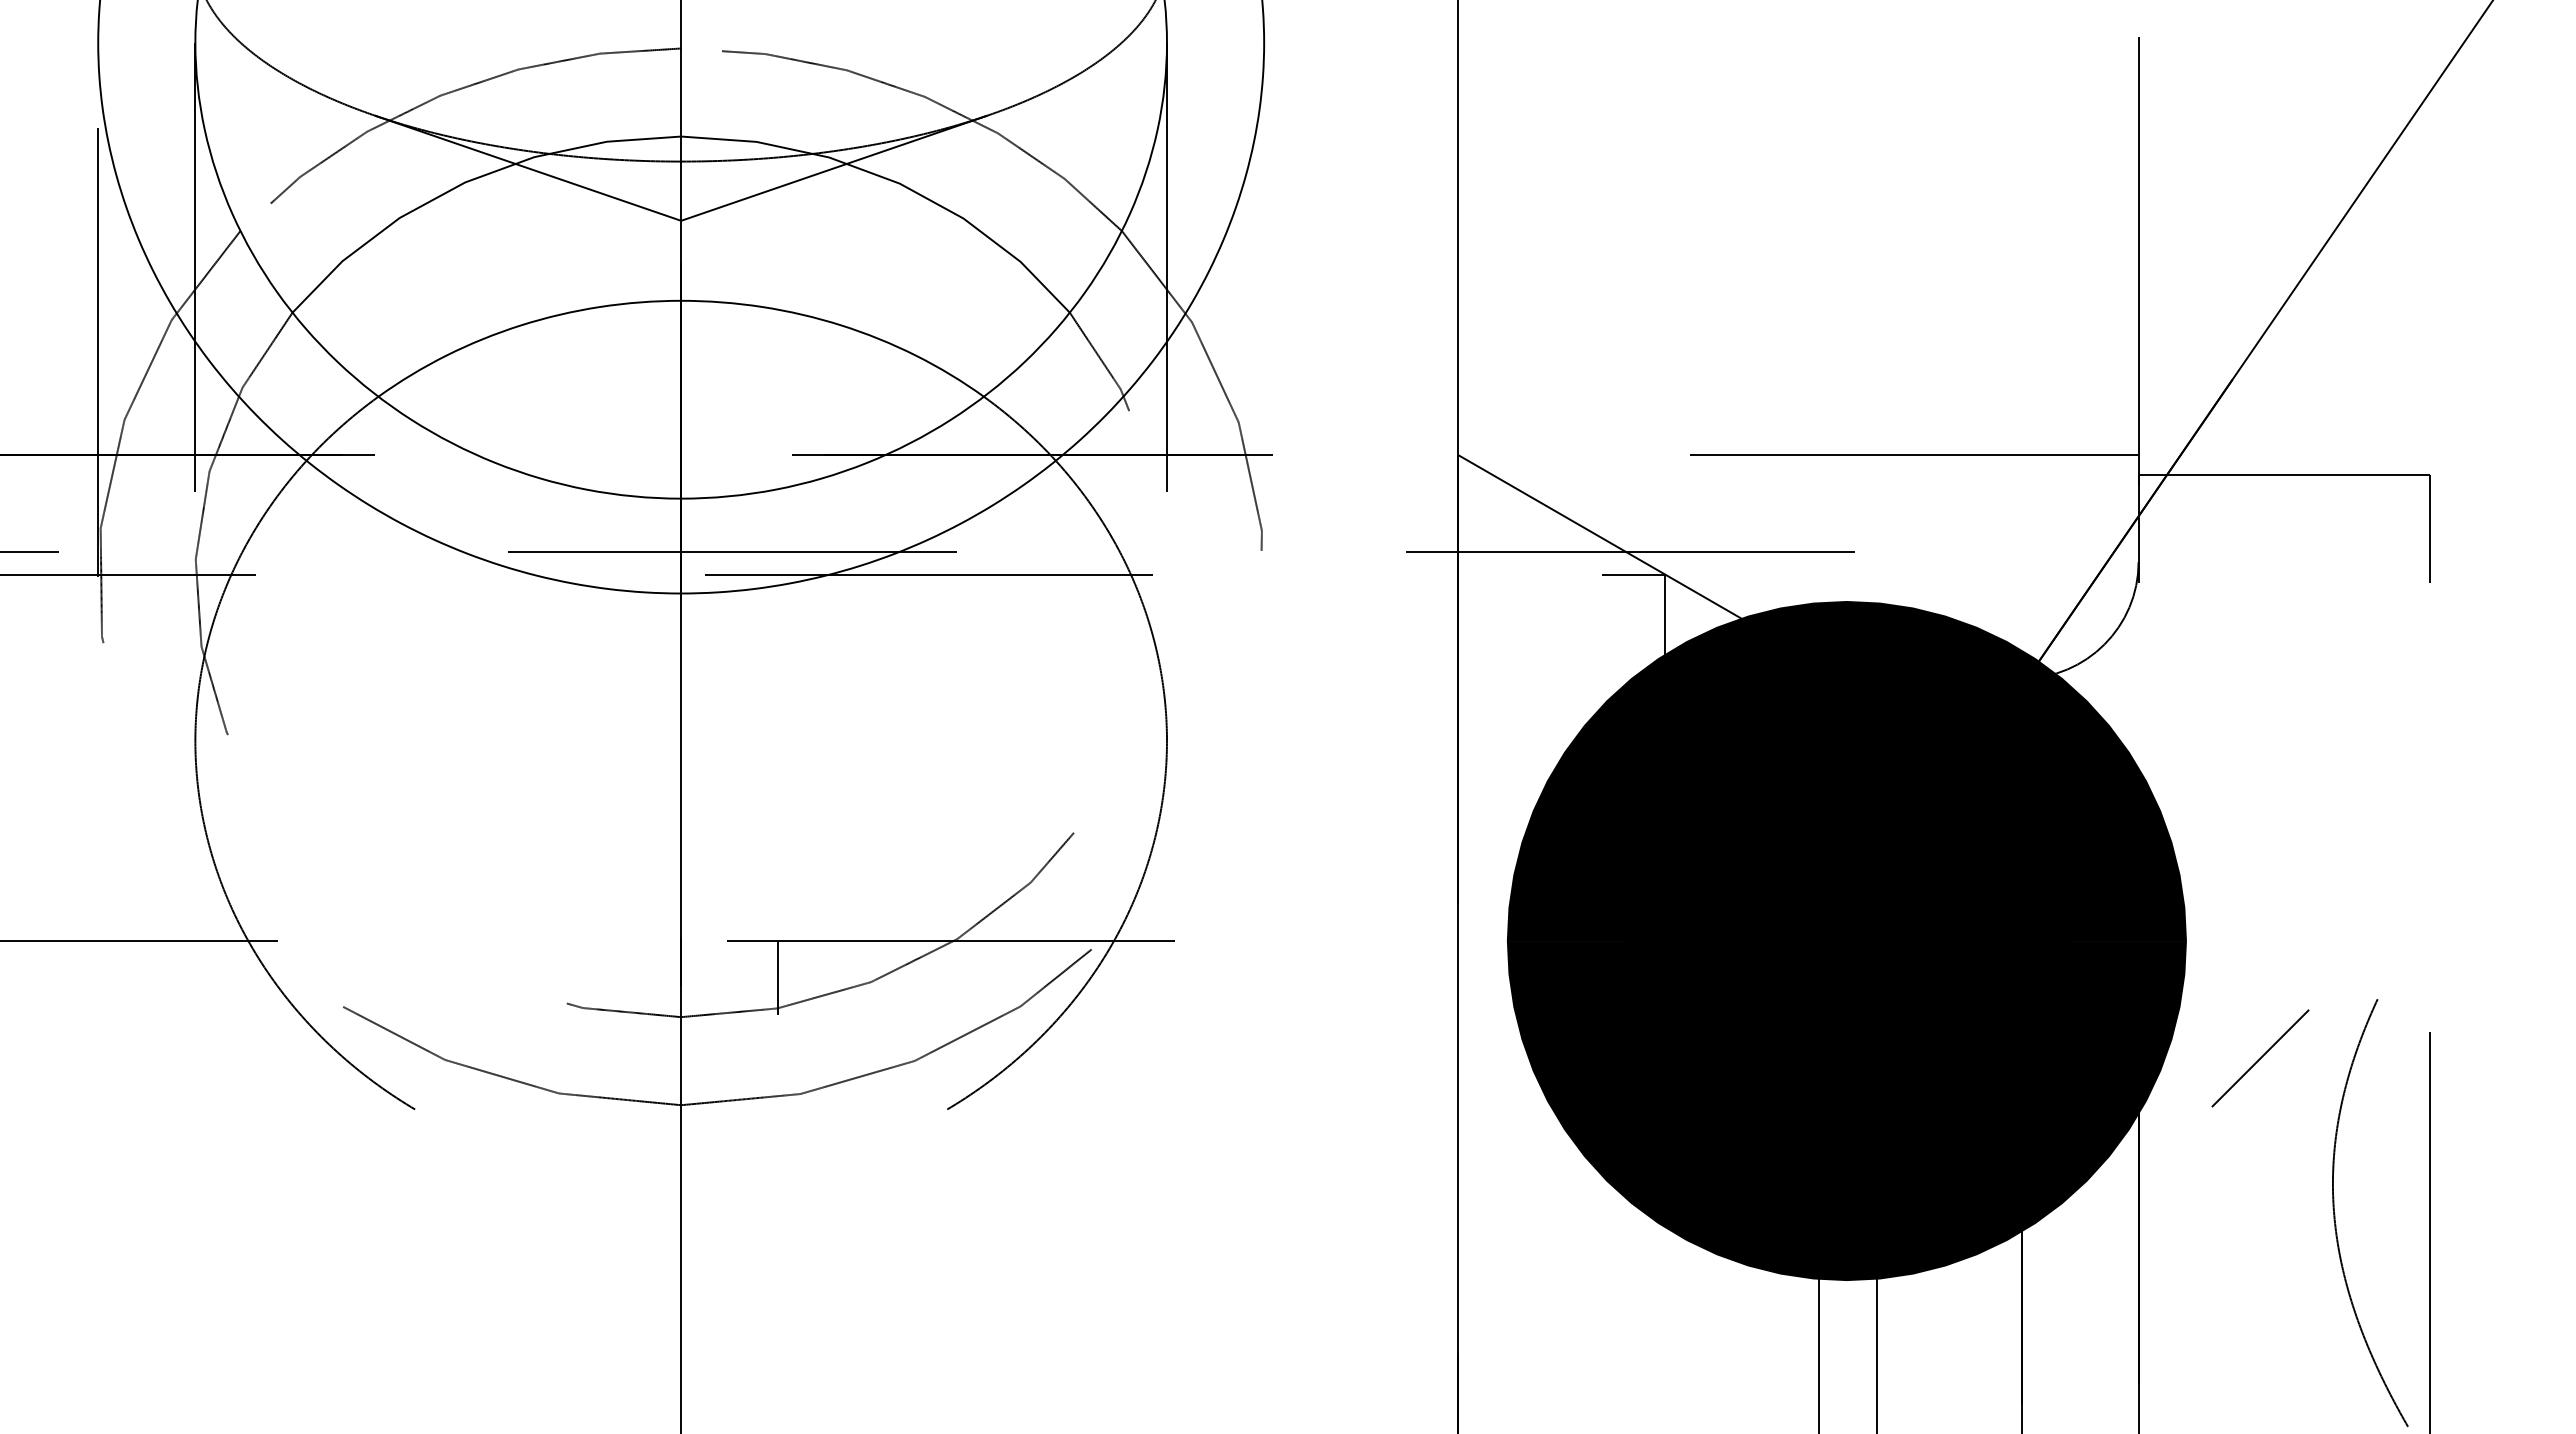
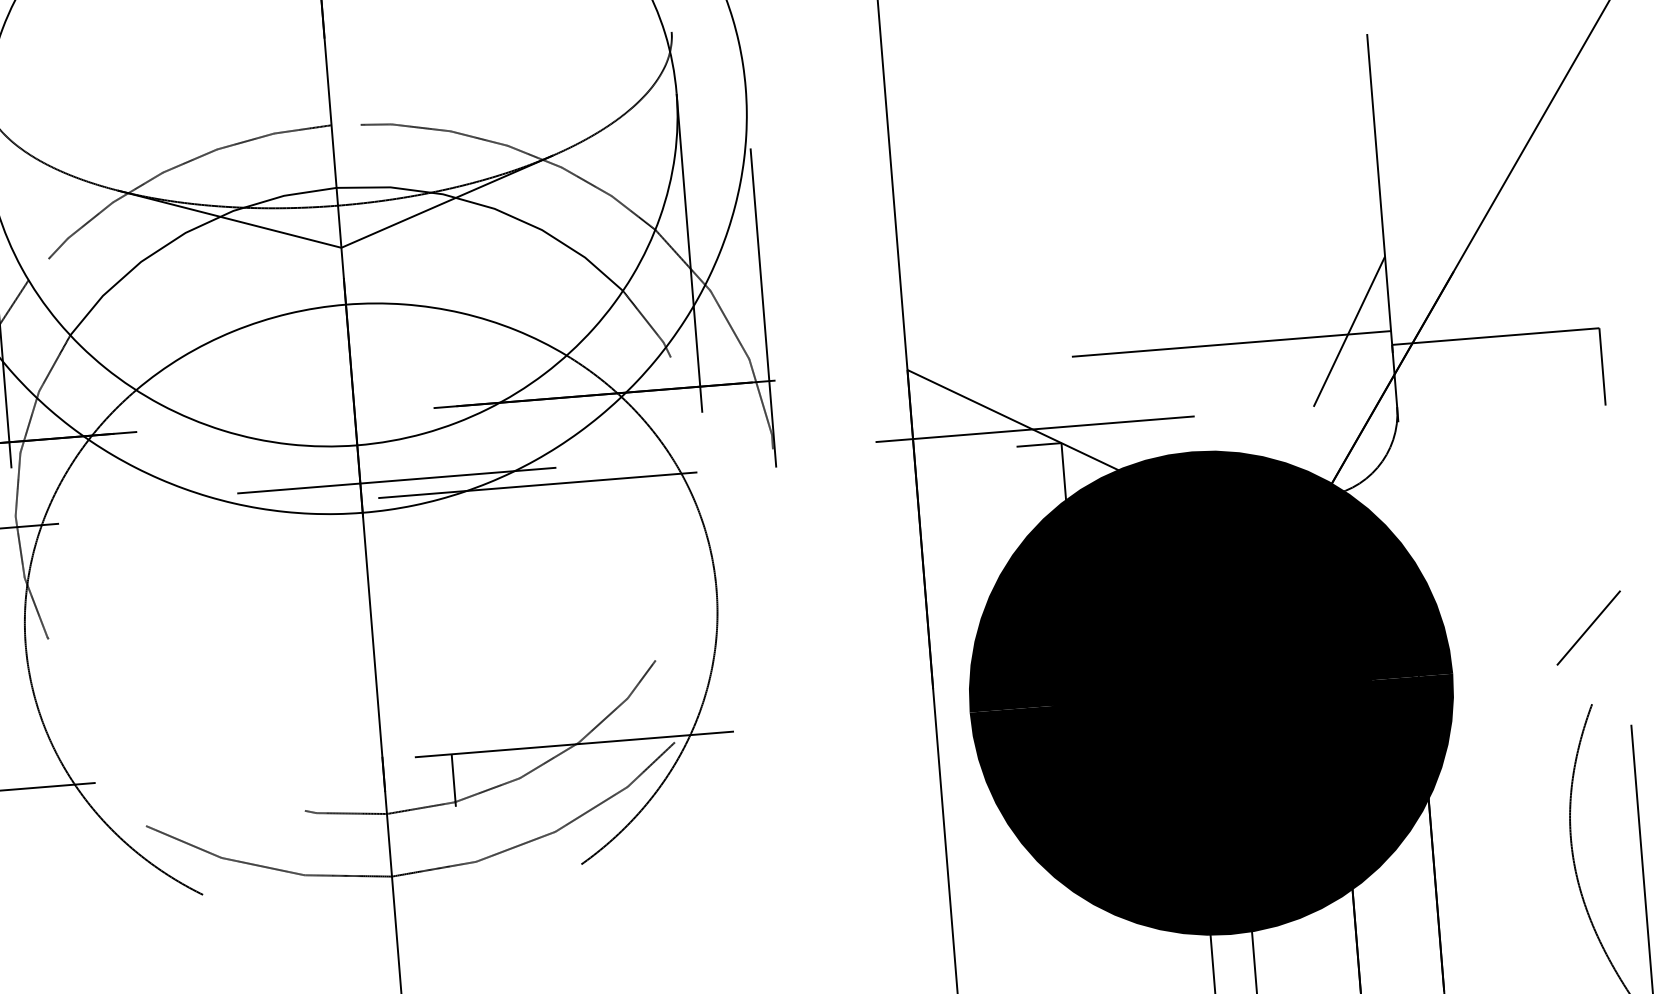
line: (1264, 309) -> (761, 277), added
line: (2080, 451) -> (1349, 331), added
line: (2260, 1058) -> (1588, 628), moved

